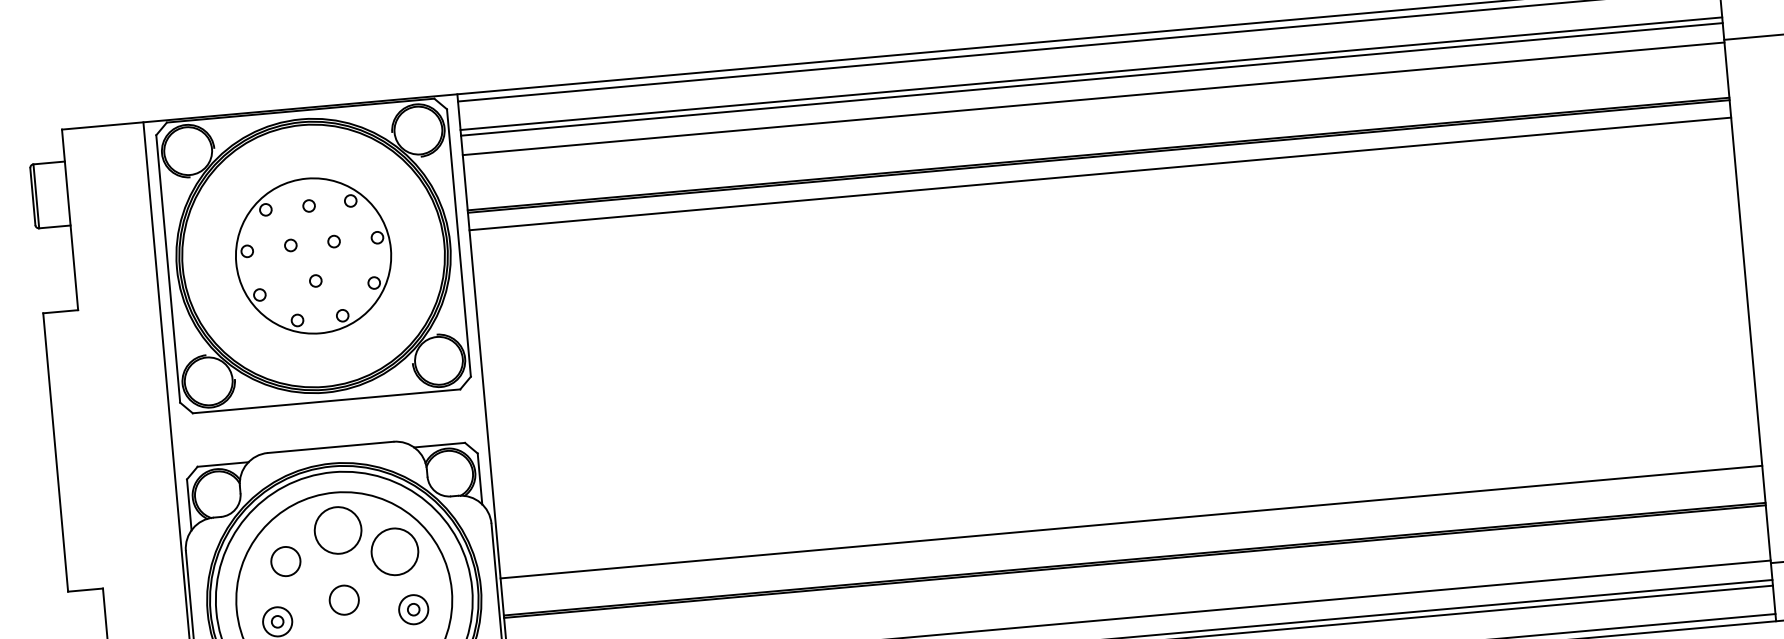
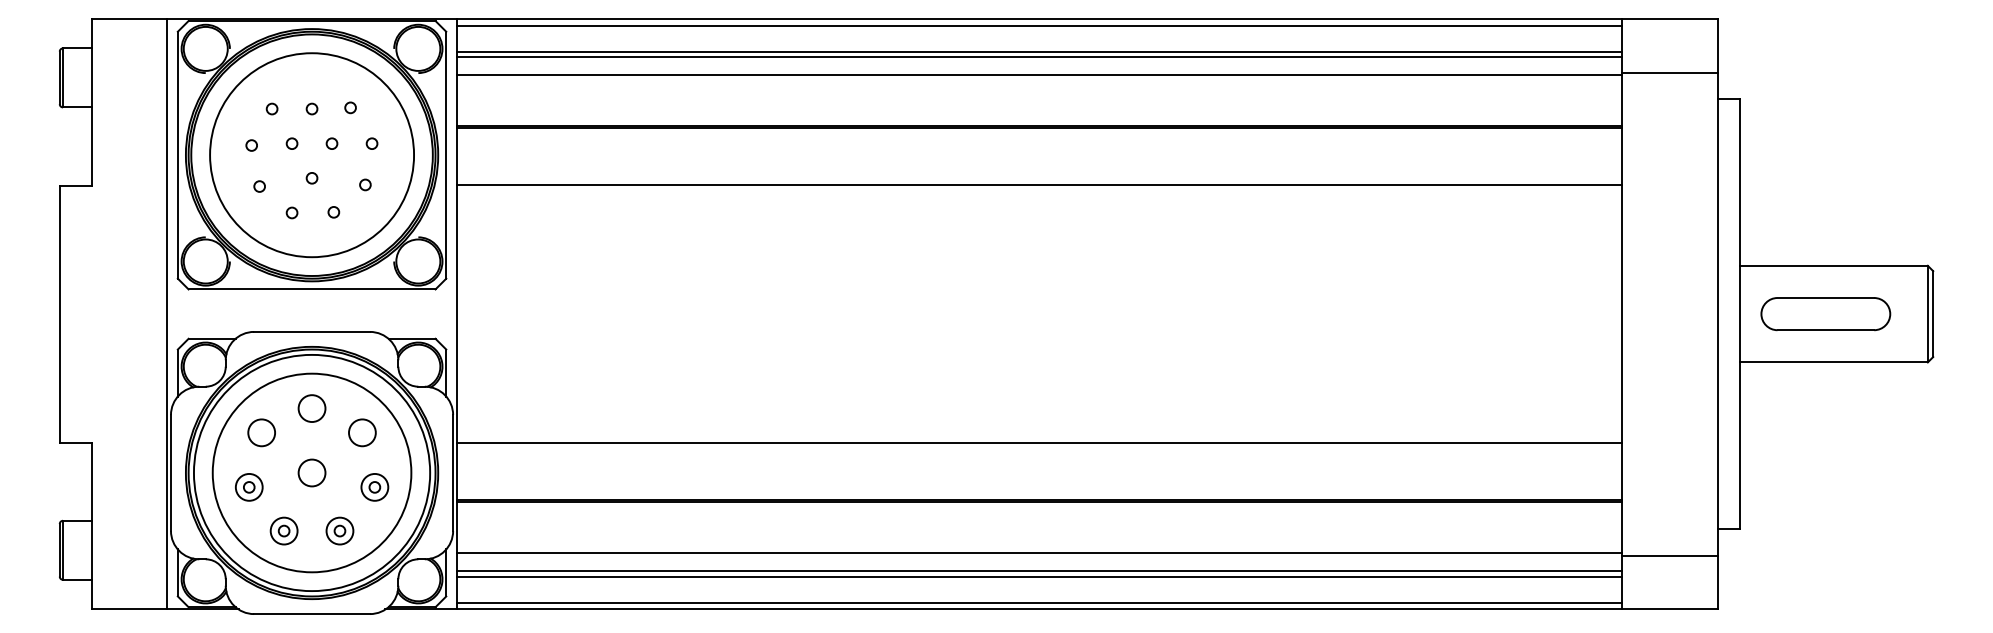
line: (1100, 174) -> (1039, 185), moved
circle: (314, 256) -> (312, 155), size x1.43
line: (1131, 521) -> (1039, 442), moved
circle: (337, 530) -> (311, 408), size x0.62
circle: (395, 551) -> (362, 432), size x0.62

